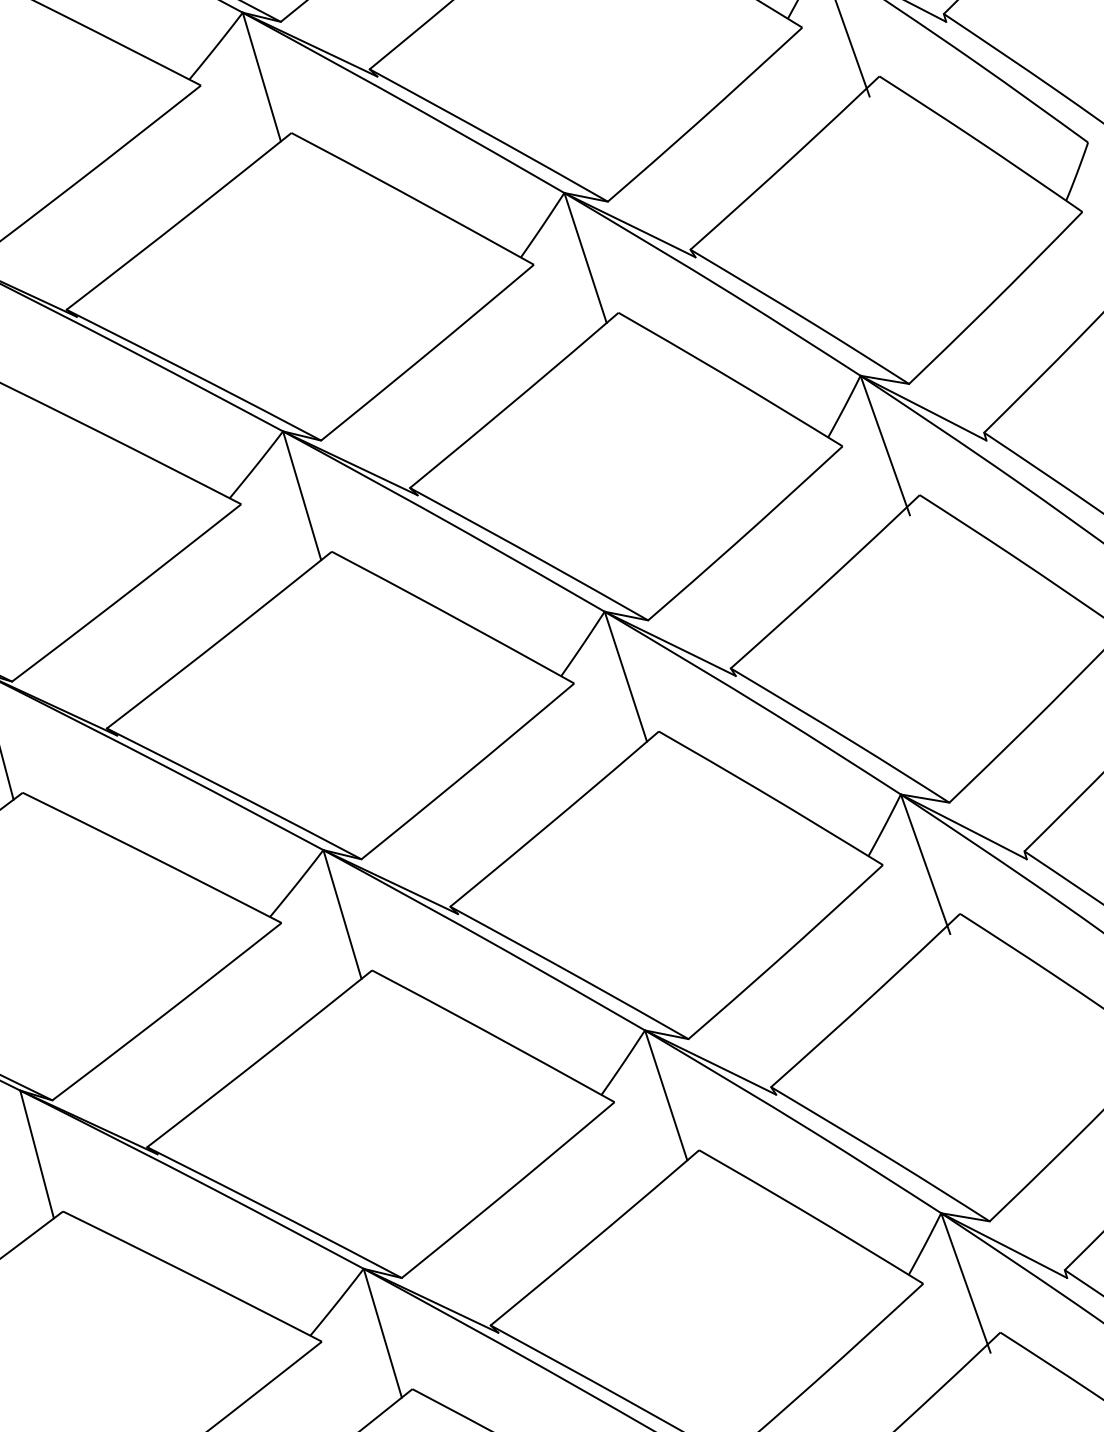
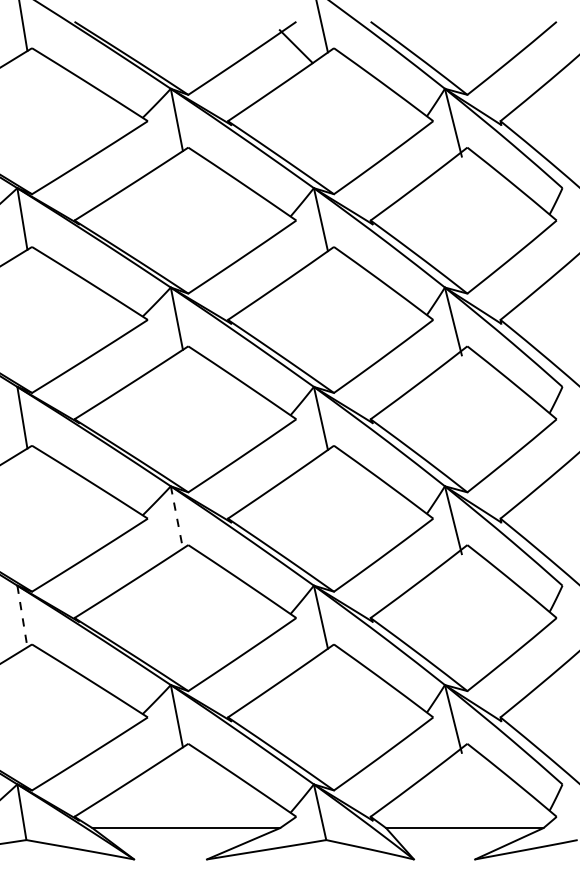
line: (341, 914) -> (176, 517), solid -> dashed
line: (37, 1154) -> (22, 616), solid -> dashed

